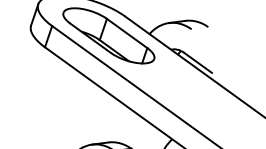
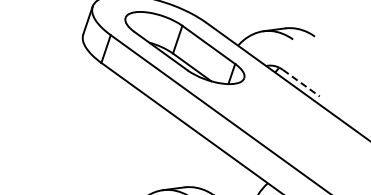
line: (198, 63) -> (301, 83), solid -> dashed

